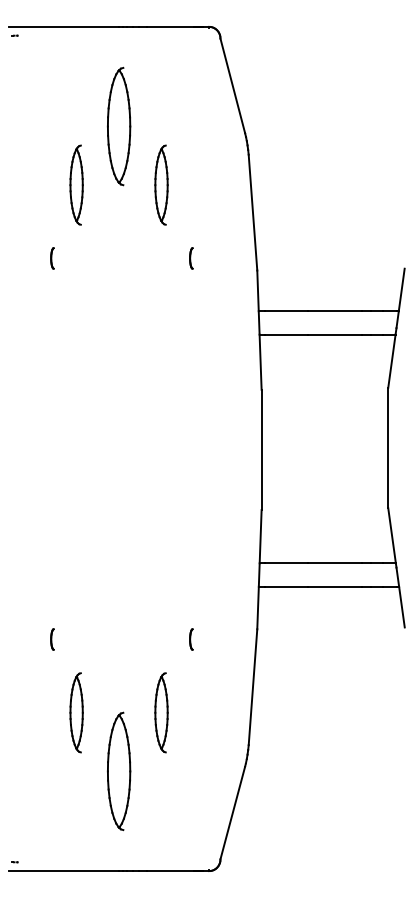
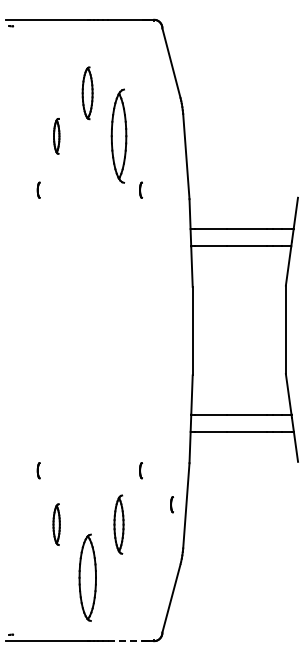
part: (118, 126) -> (87, 93), size x0.6
part: (76, 185) -> (56, 136), size x0.6
part: (160, 185) -> (118, 136), size x1.6
line: (232, 685) -> (171, 504), added
part: (76, 712) -> (56, 524), size x0.7
part: (118, 771) -> (87, 577), moved
line: (170, 871) -> (125, 641), solid -> dashed

